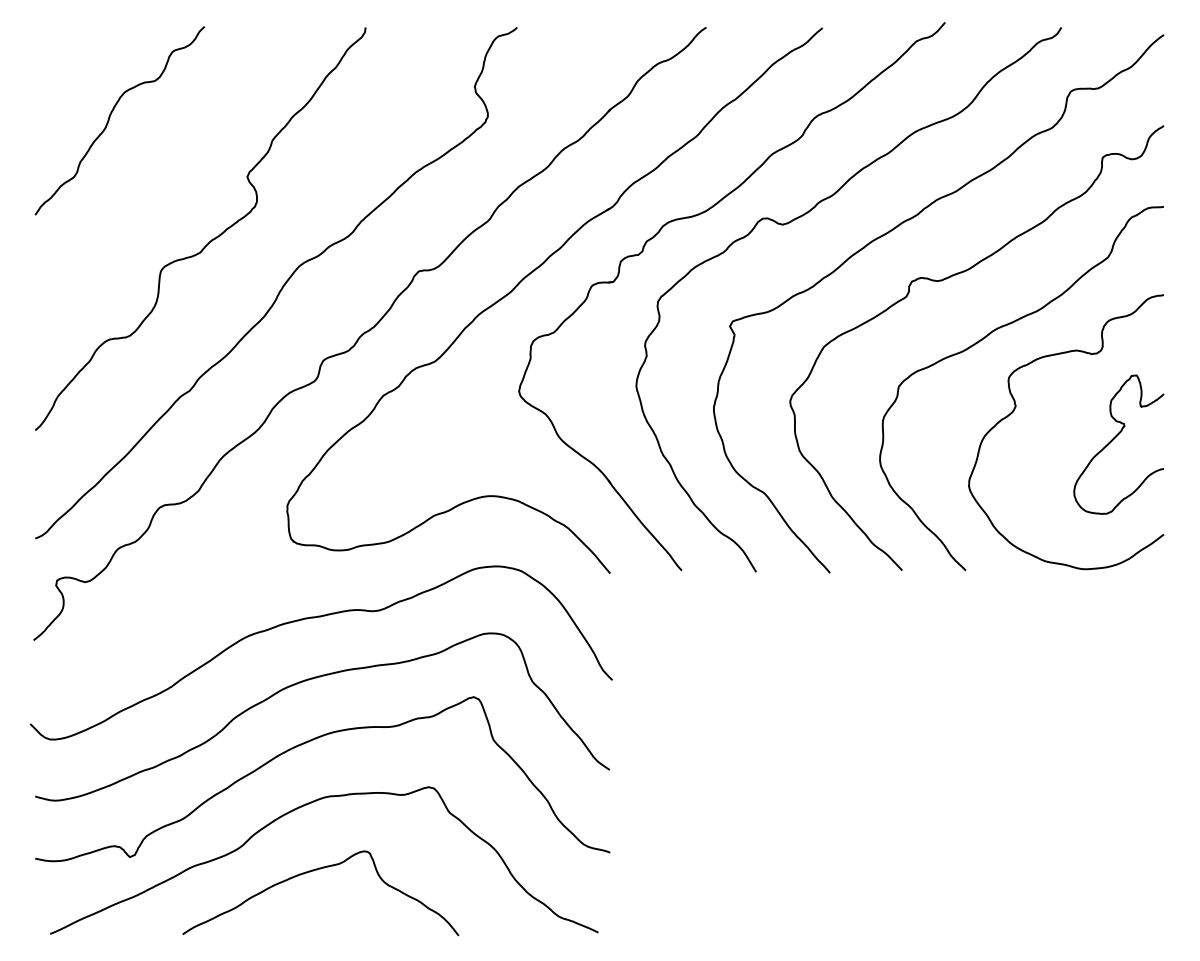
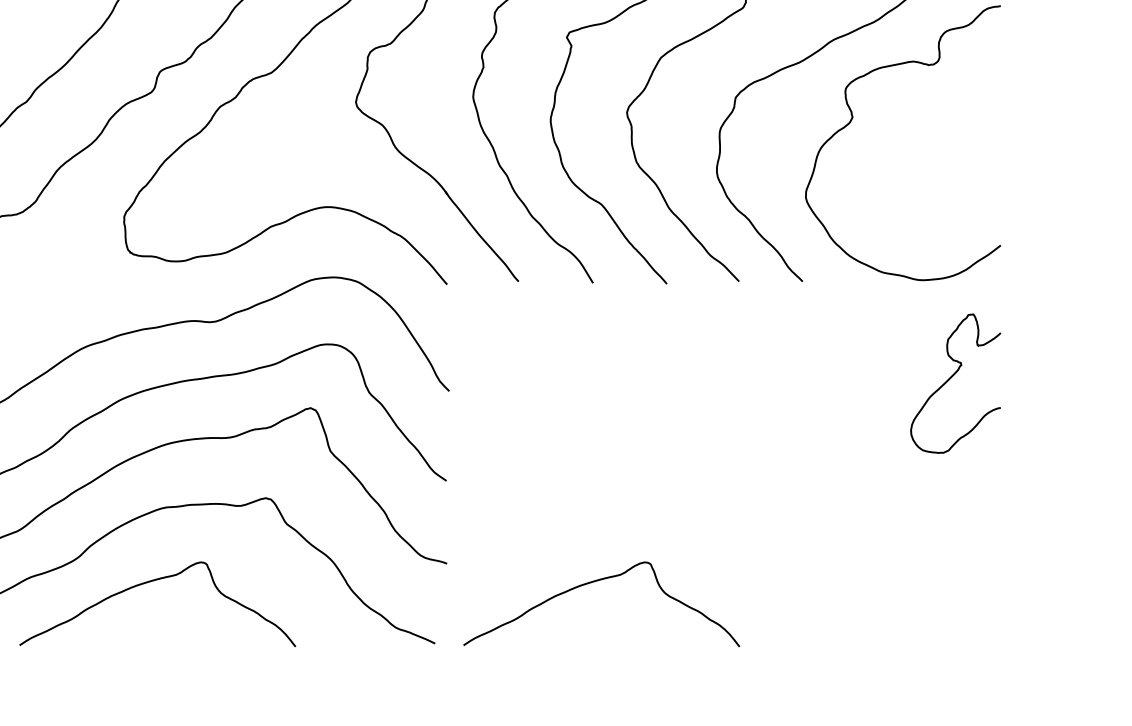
curve: (1114, 439) -> (951, 378), moved
curve: (757, 871) -> (594, 582), added

